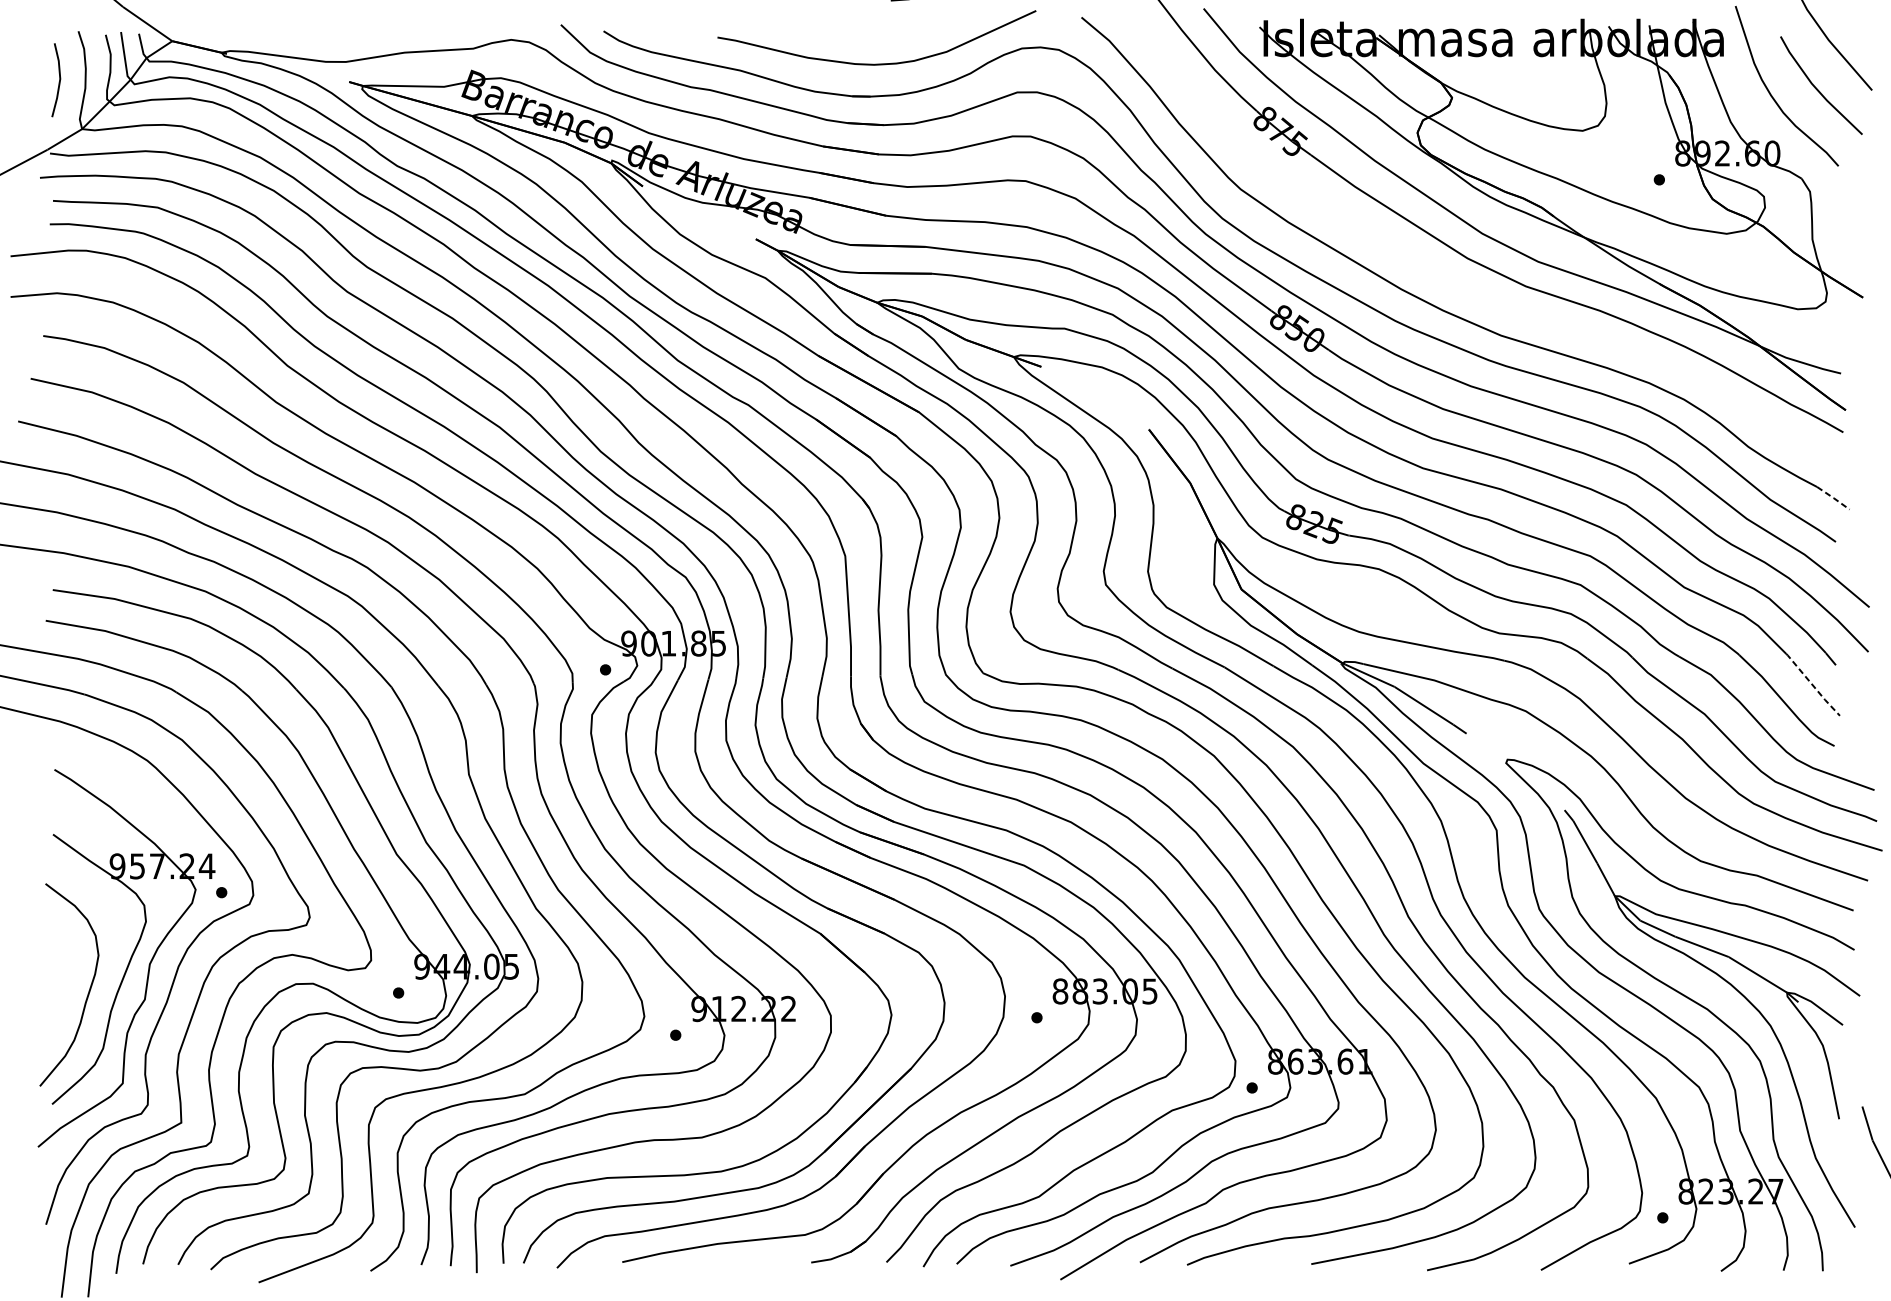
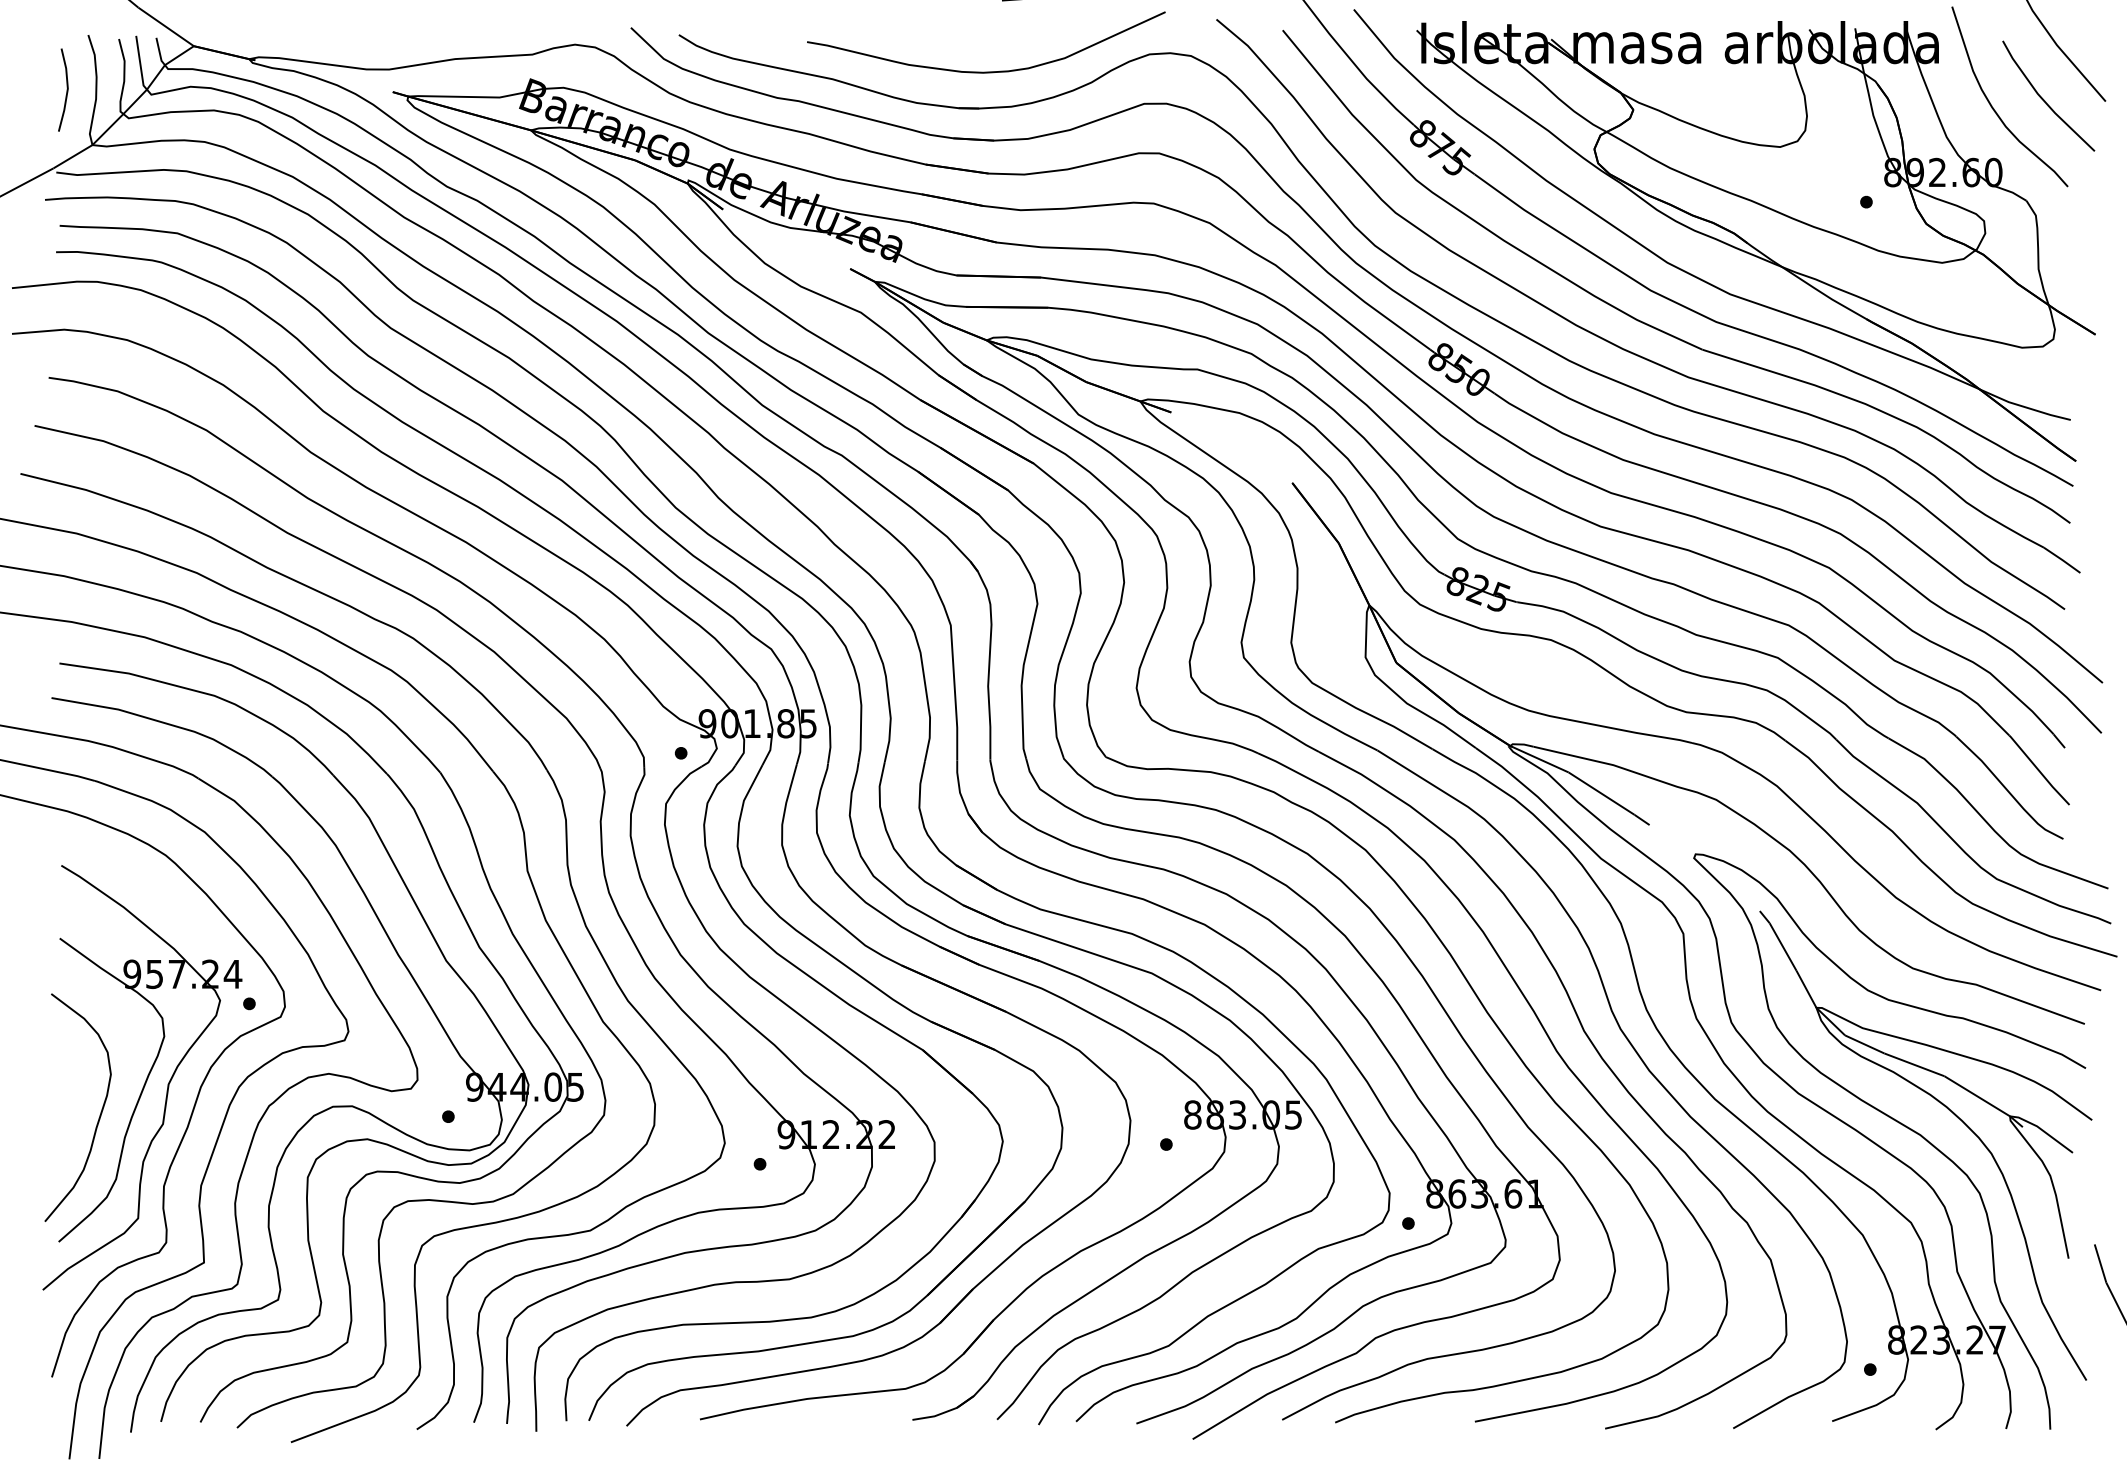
part: (1470, 290) -> (1654, 326), added
line: (1833, 498) -> (2062, 560), dashed -> solid
line: (1812, 685) -> (2038, 770), dashed -> solid

